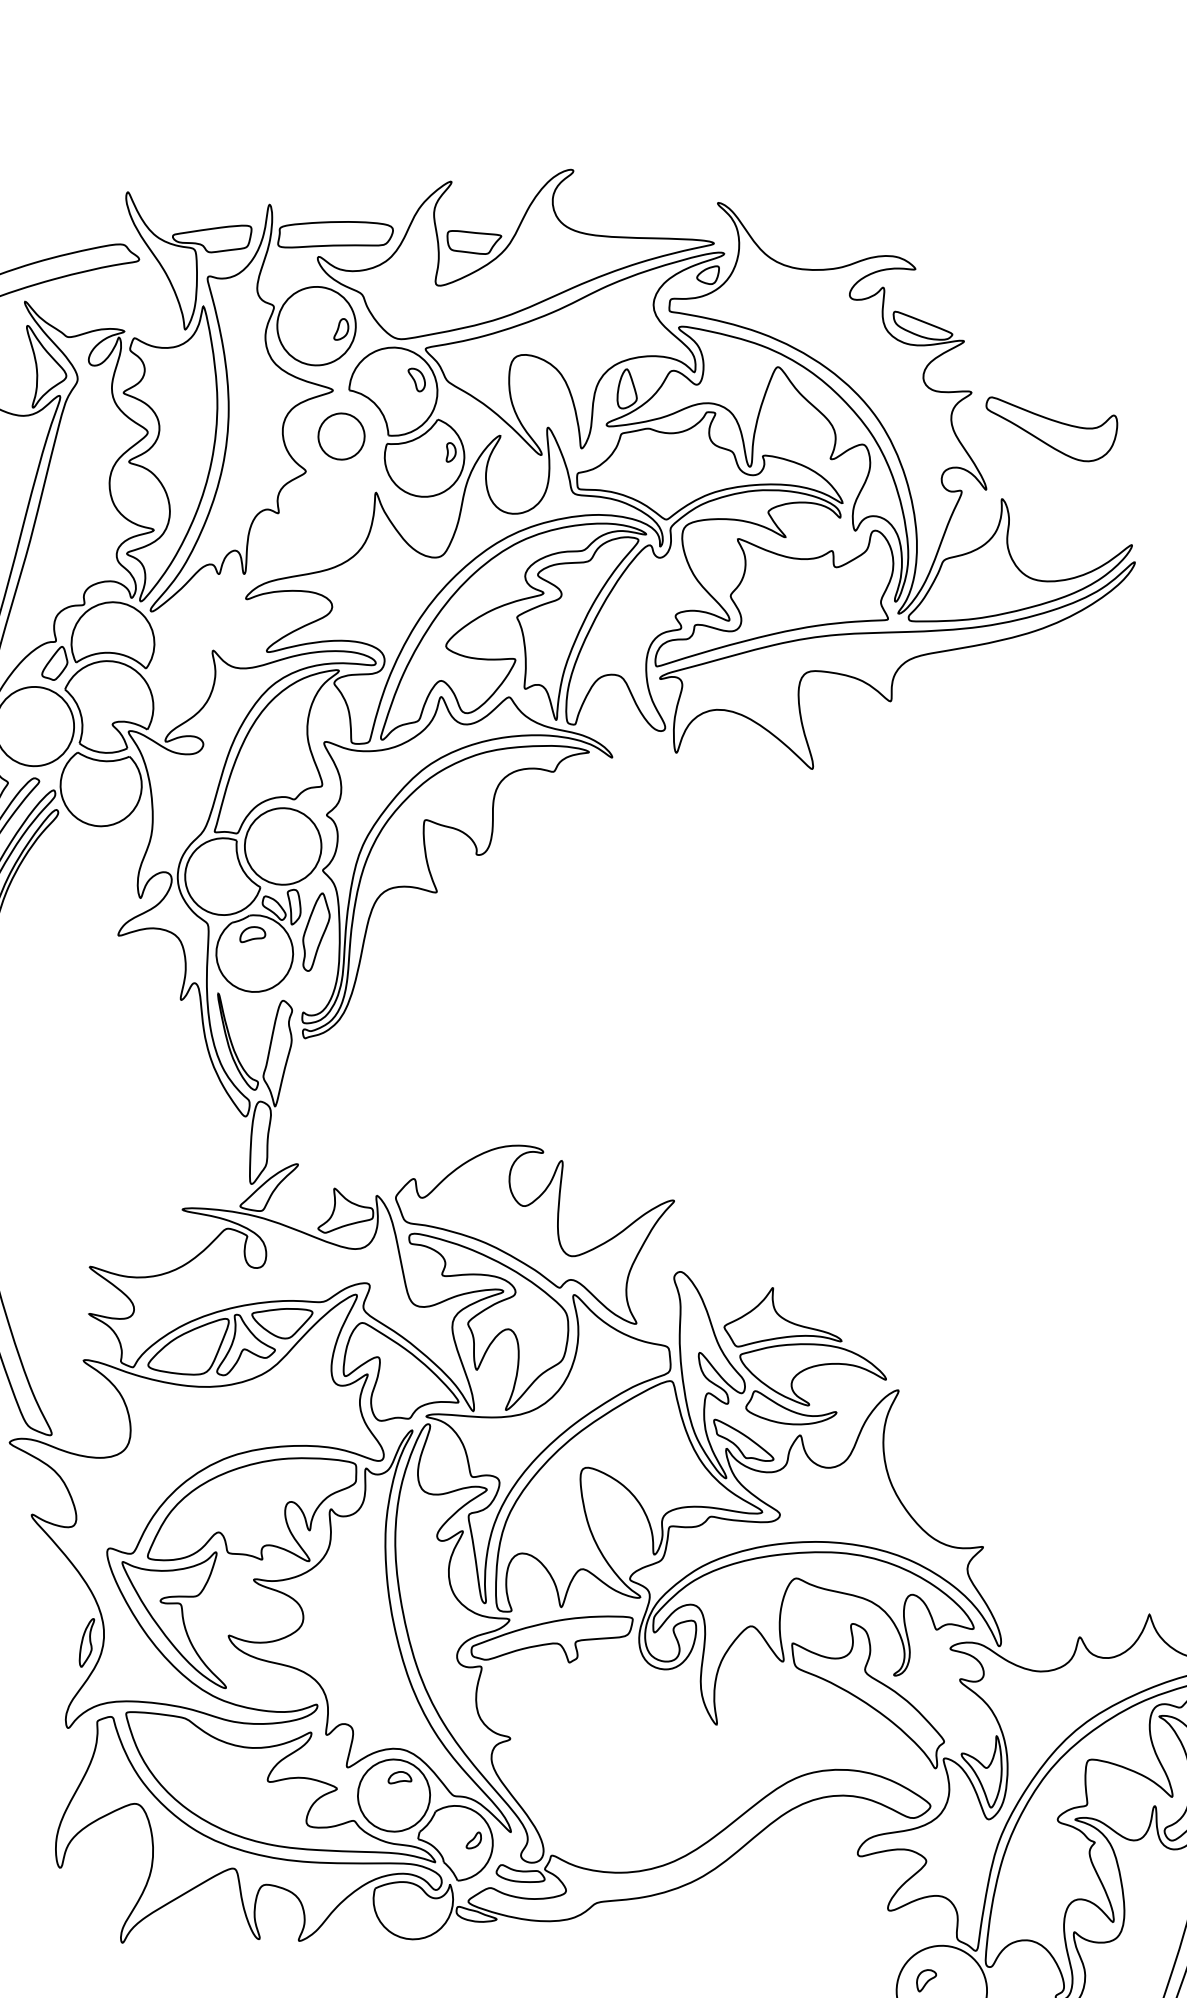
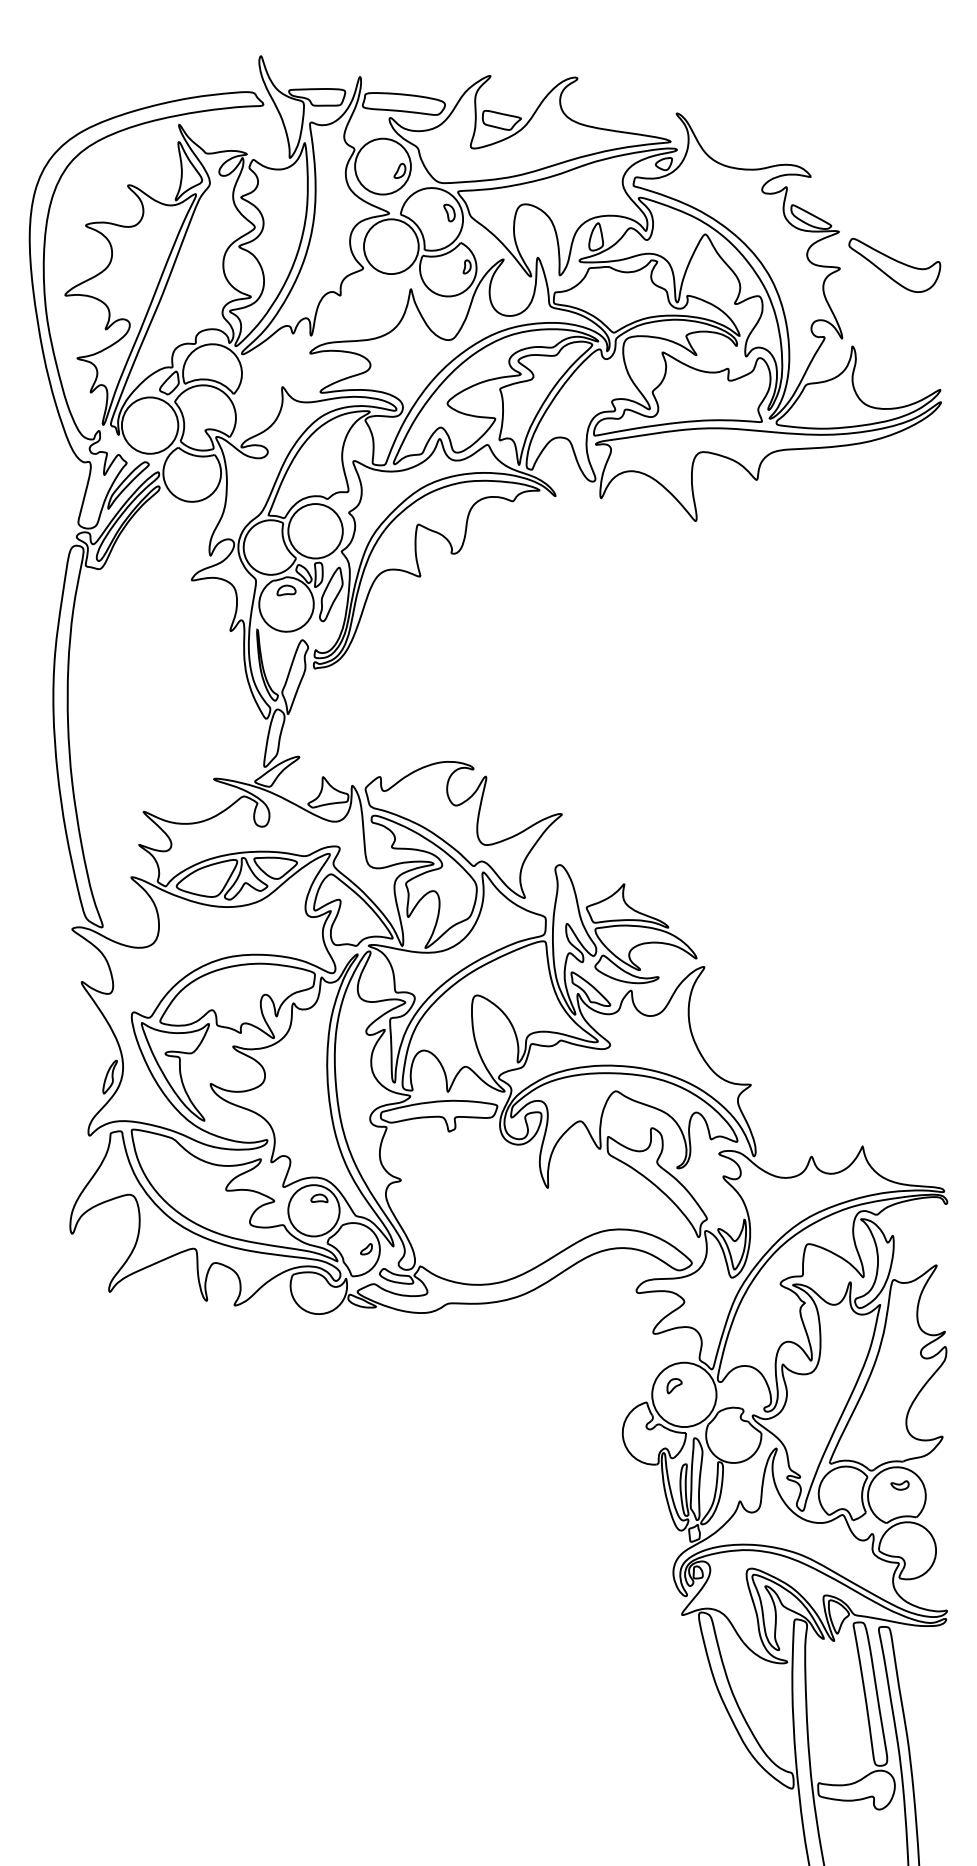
part: (1052, 426) -> (894, 264), moved
circle: (341, 436) -> (391, 246), size x1.67

